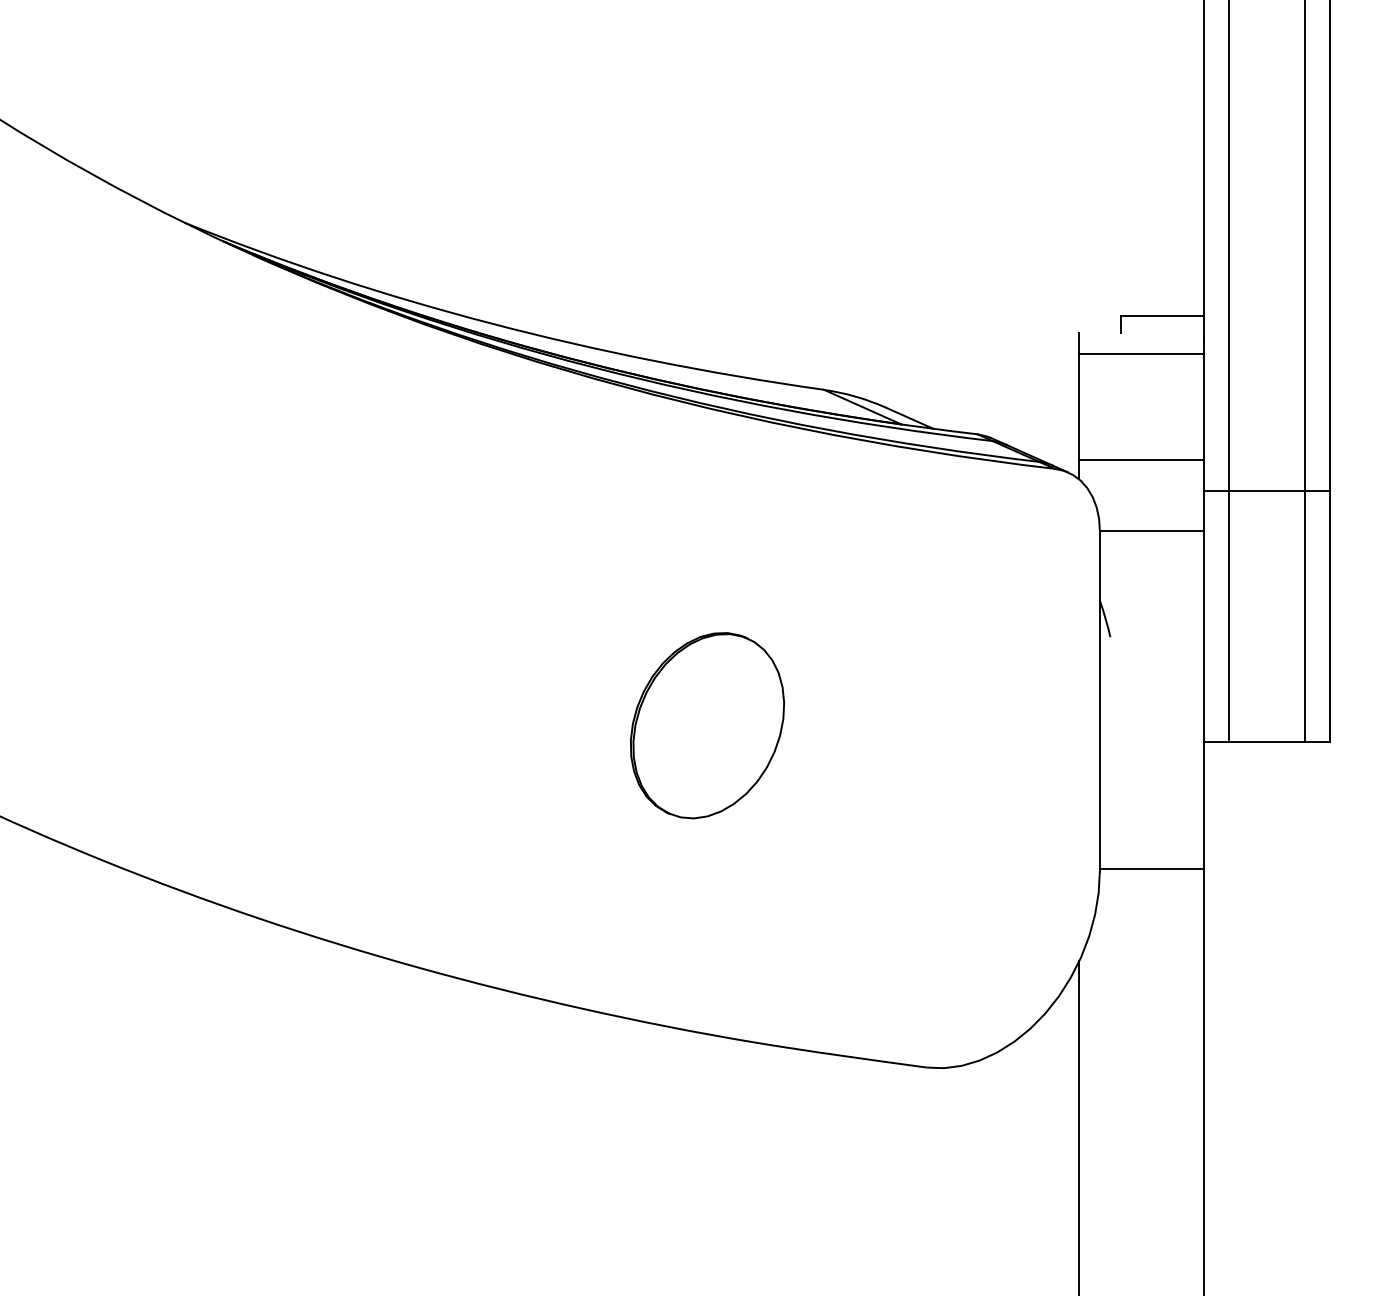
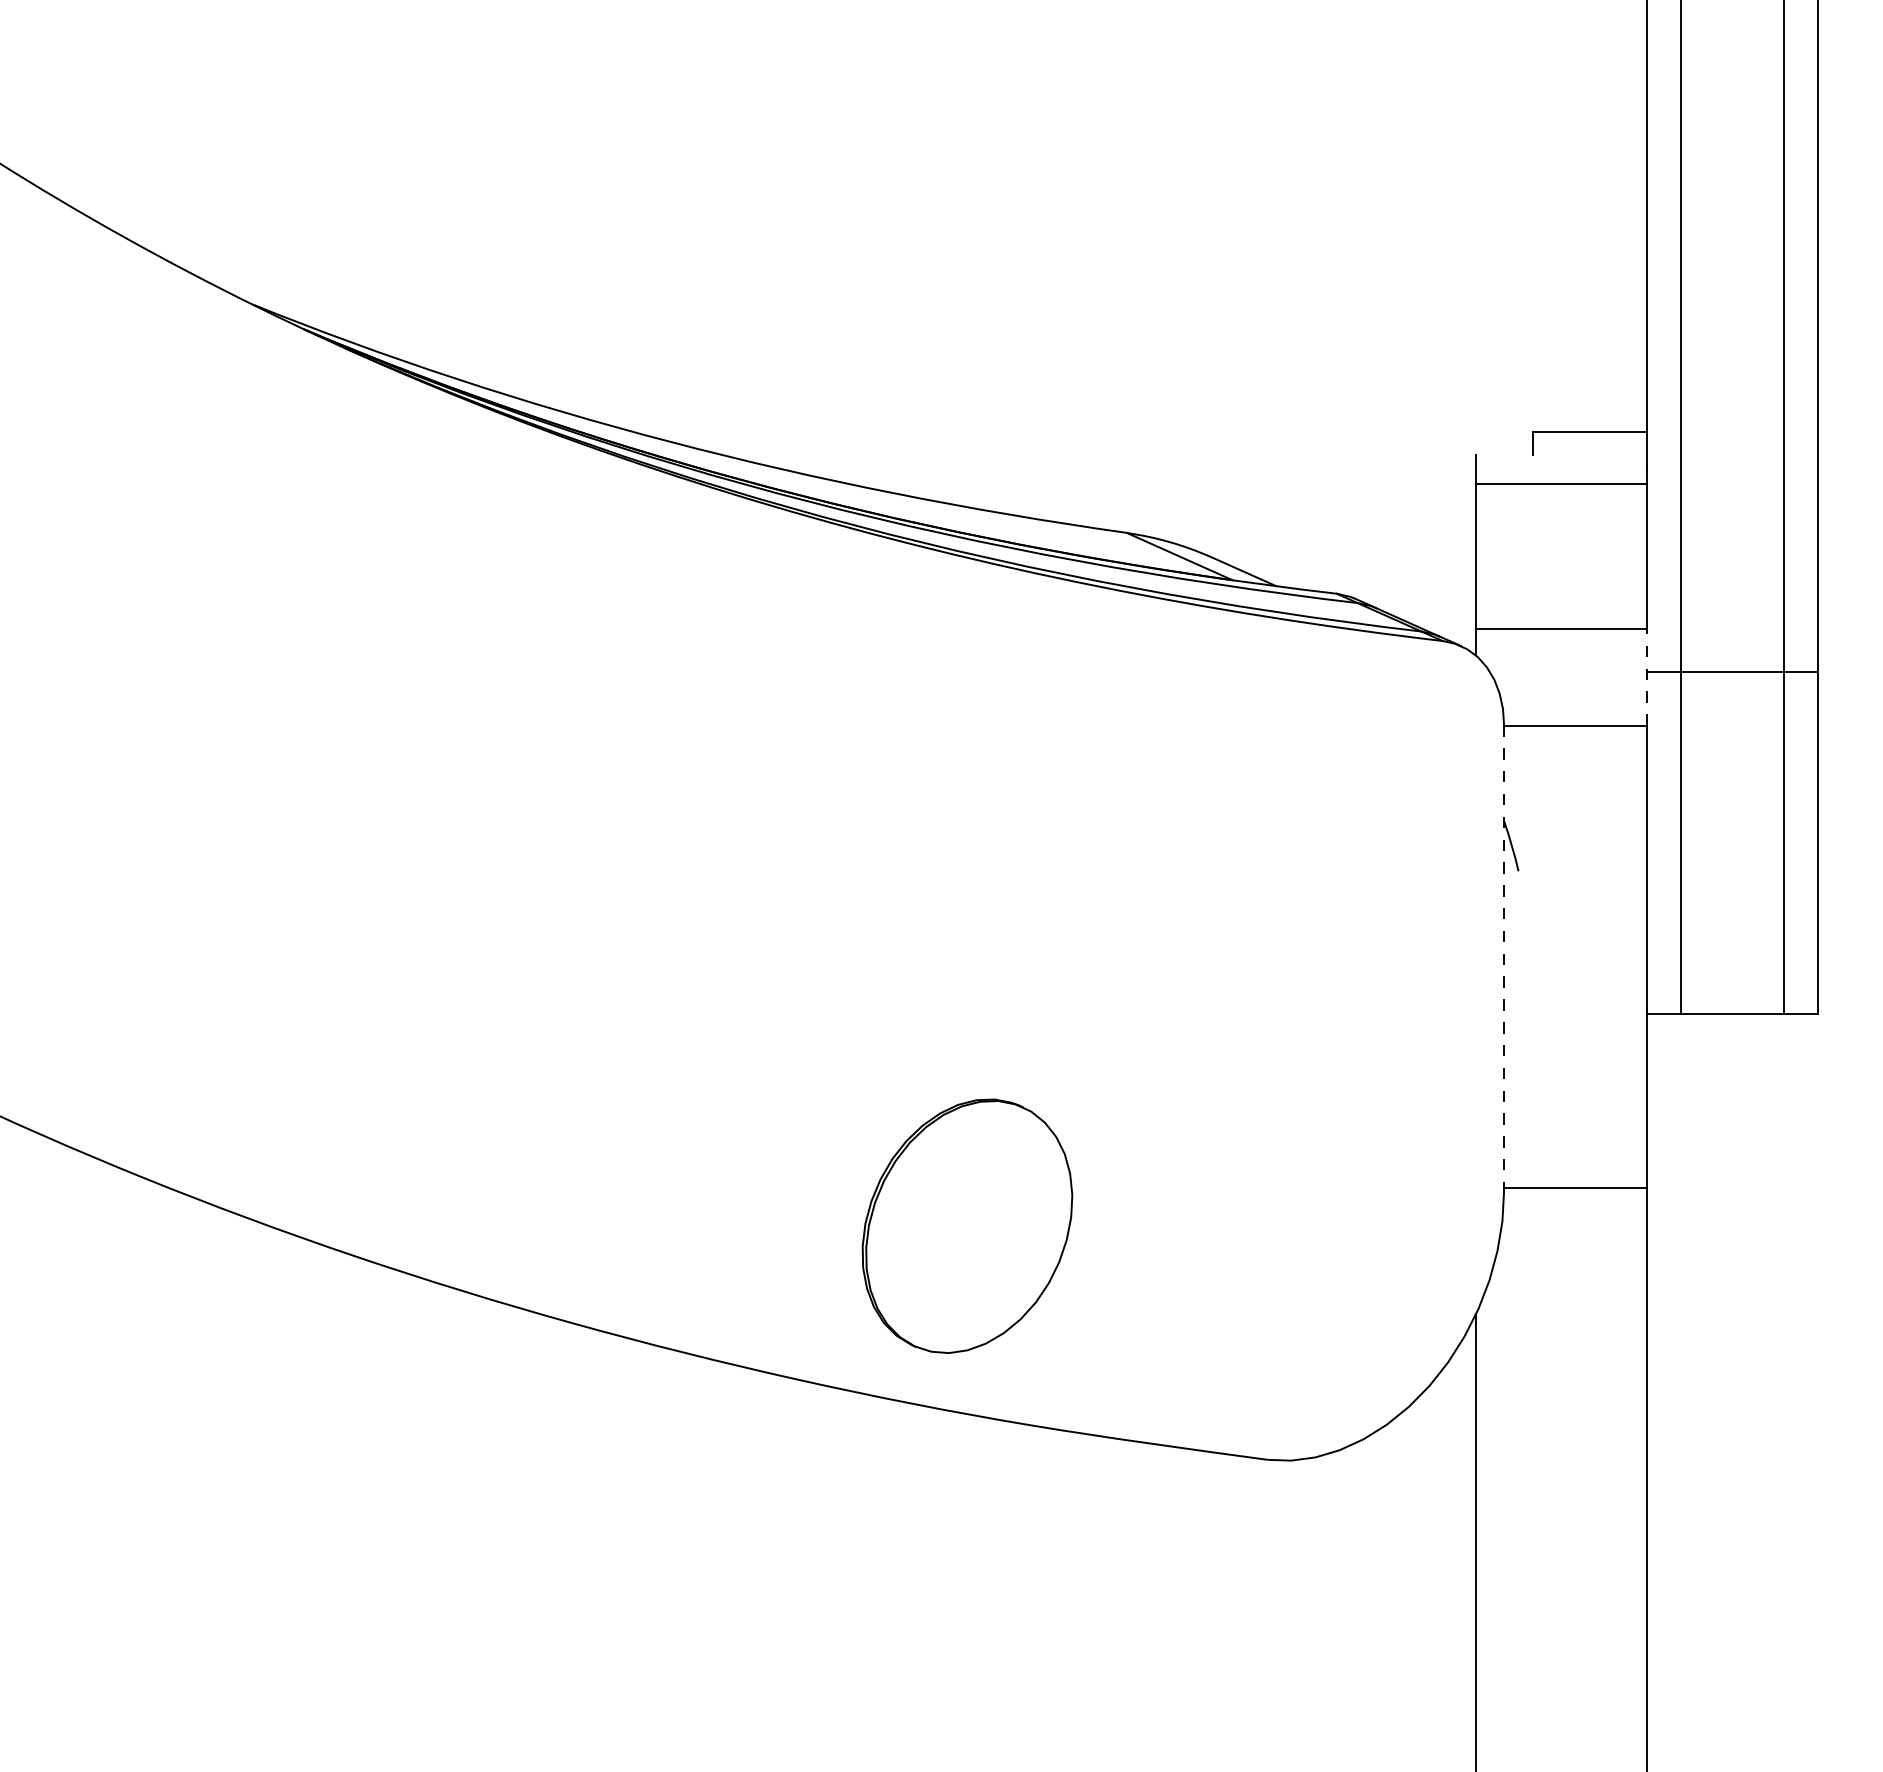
line: (1204, 494) -> (1647, 676), solid -> dashed
line: (1100, 701) -> (1504, 959), solid -> dashed
part: (707, 725) -> (967, 1225), moved

